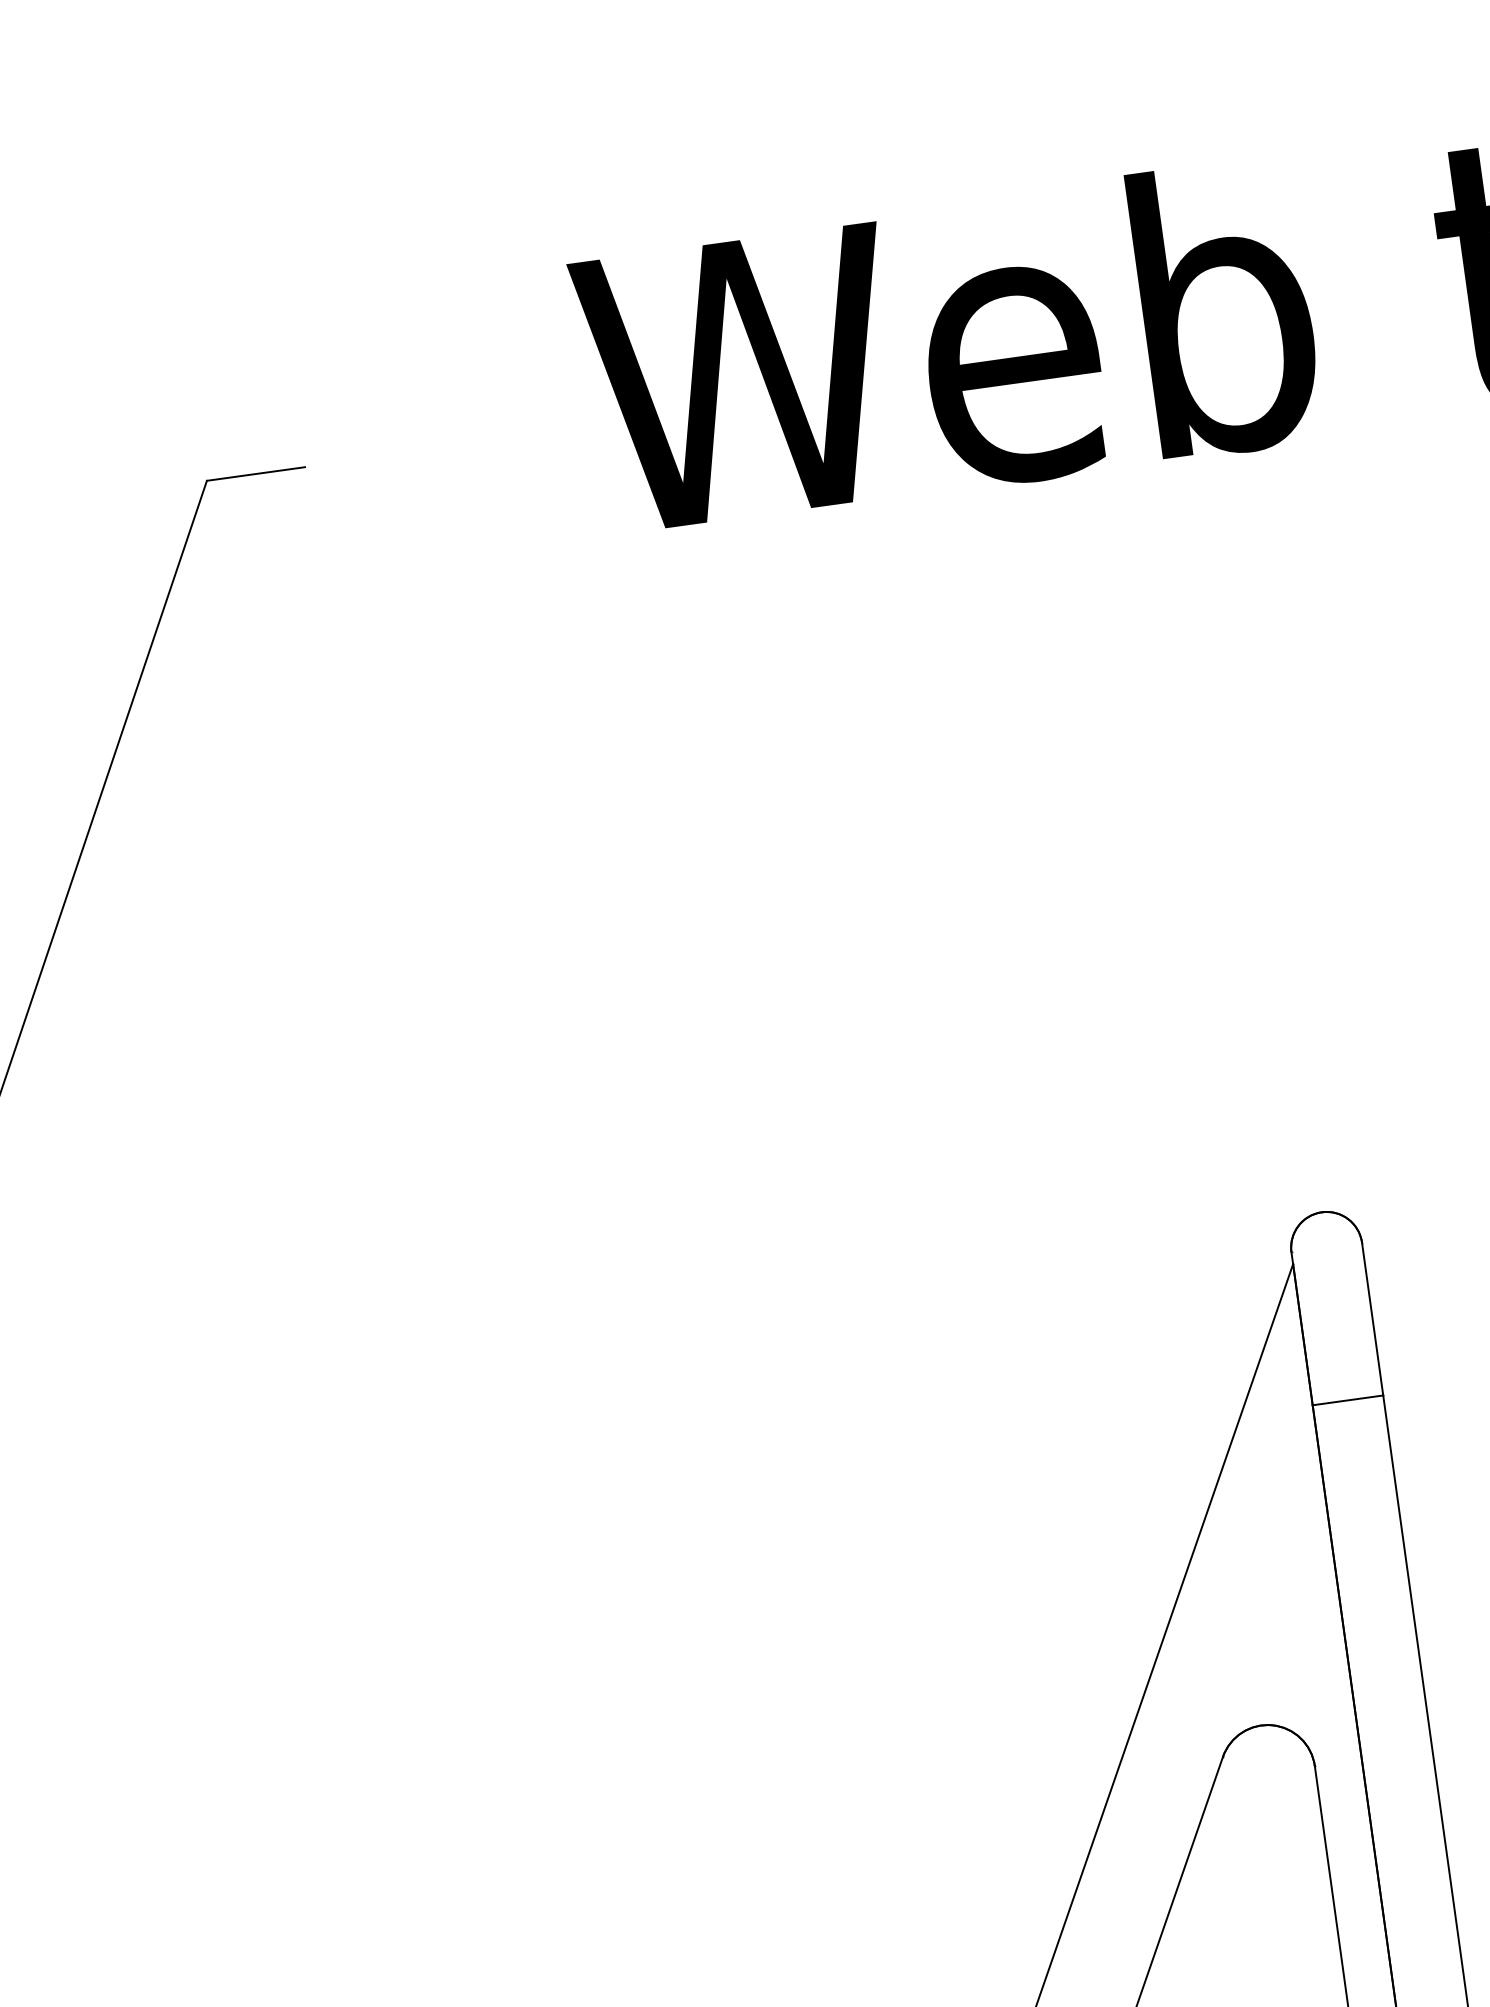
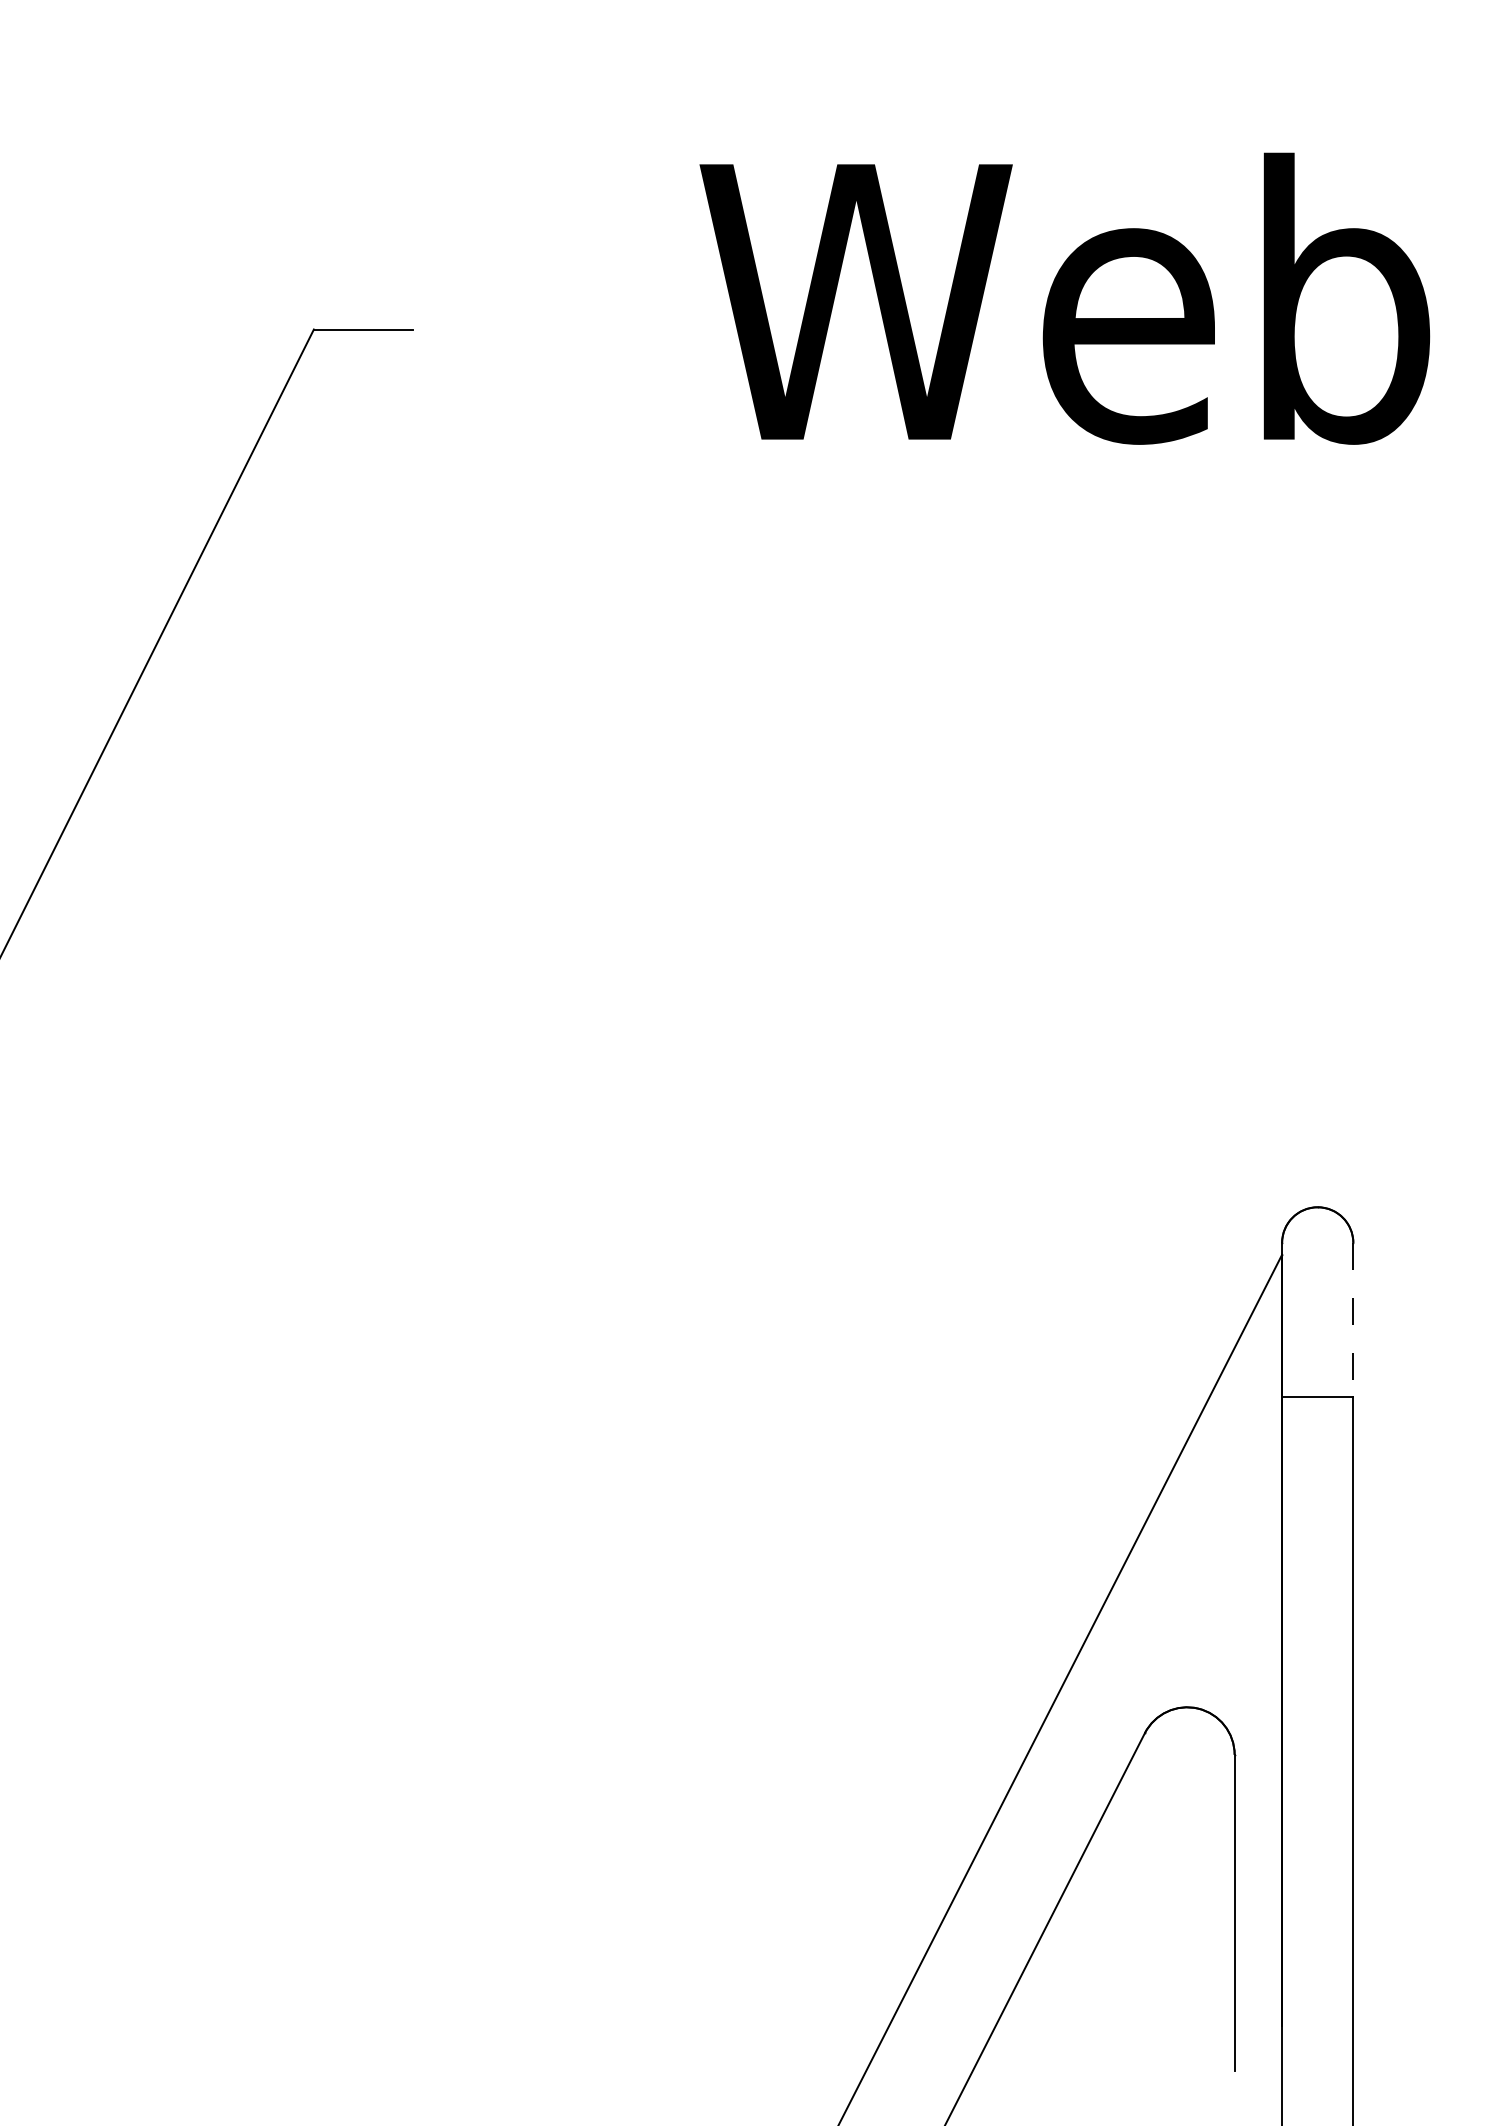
line: (1372, 1319) -> (1353, 1320), solid -> dashed

